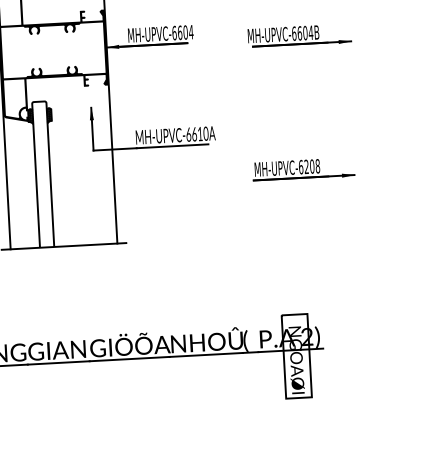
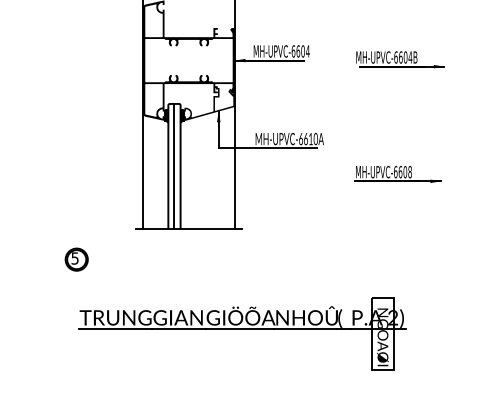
fill: (80, 100) -> (209, 104), added
text: (306, 167) -> (400, 172), MH-UPVC-6208 -> MH-UPVC-6608
line: (43, 174) -> (174, 166), added

